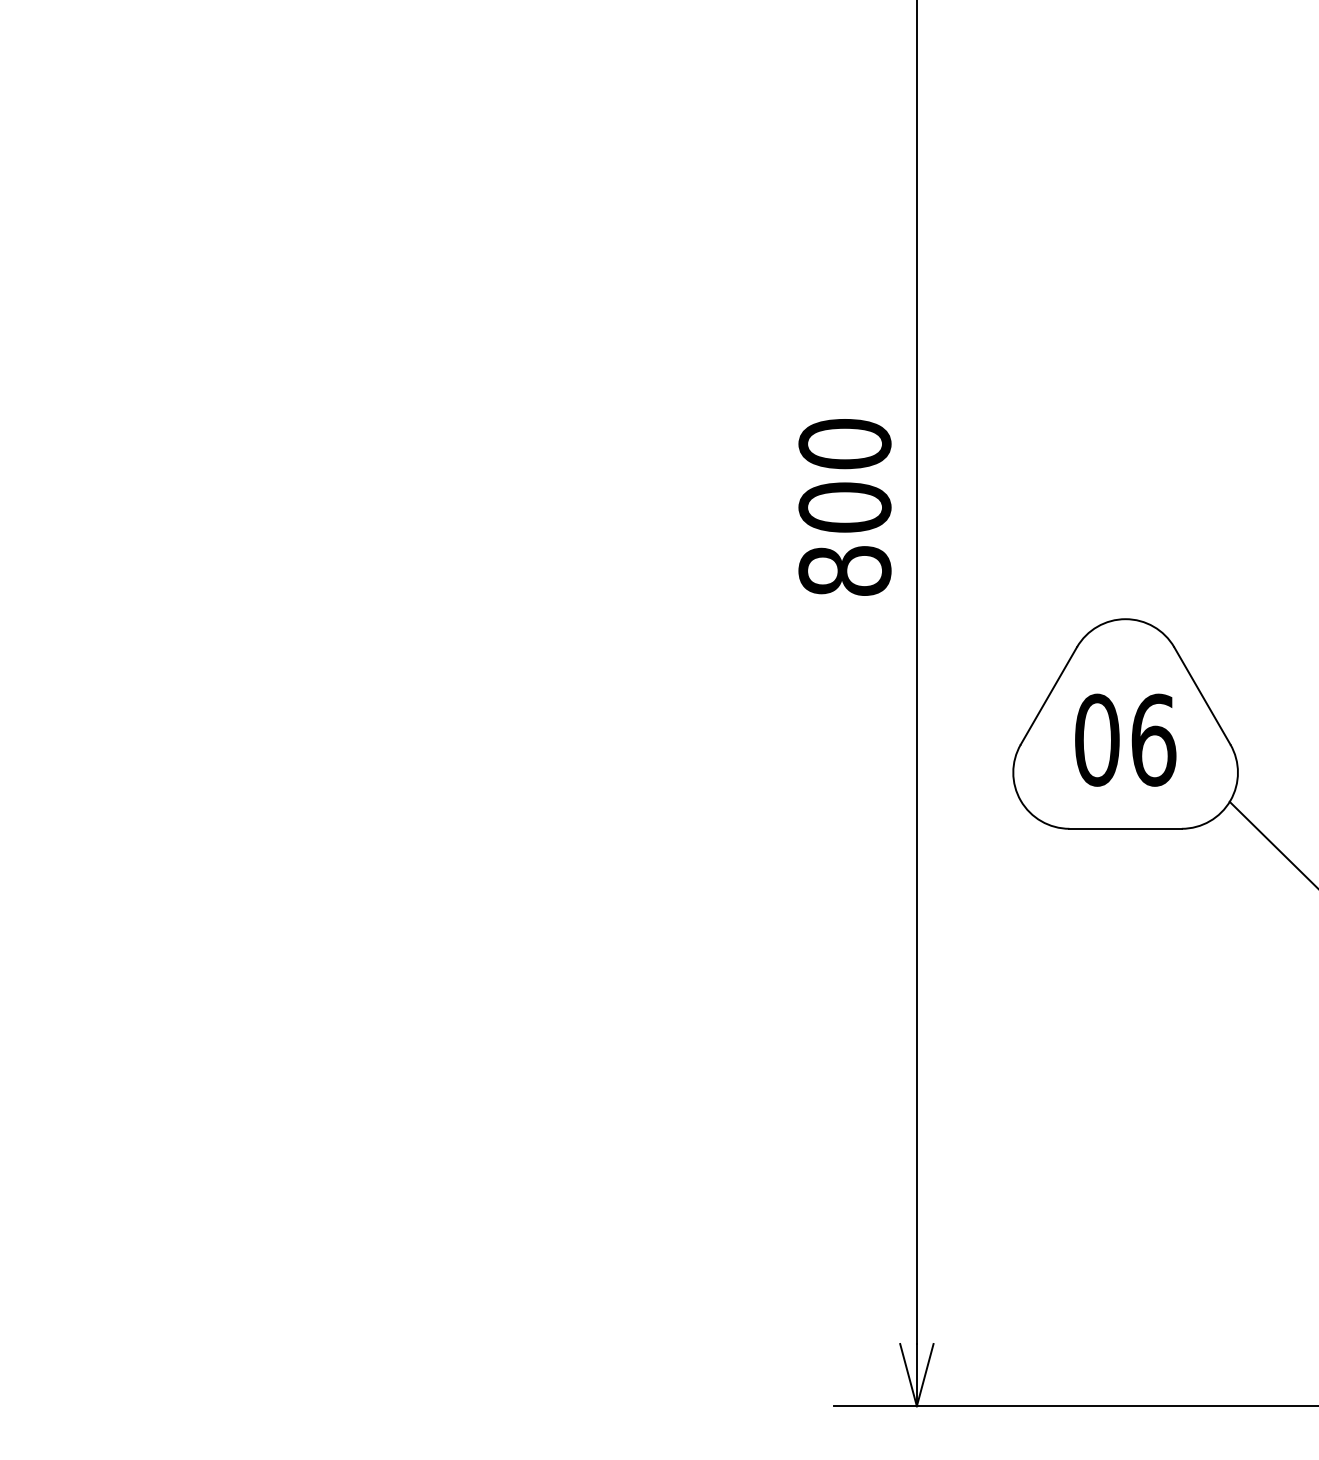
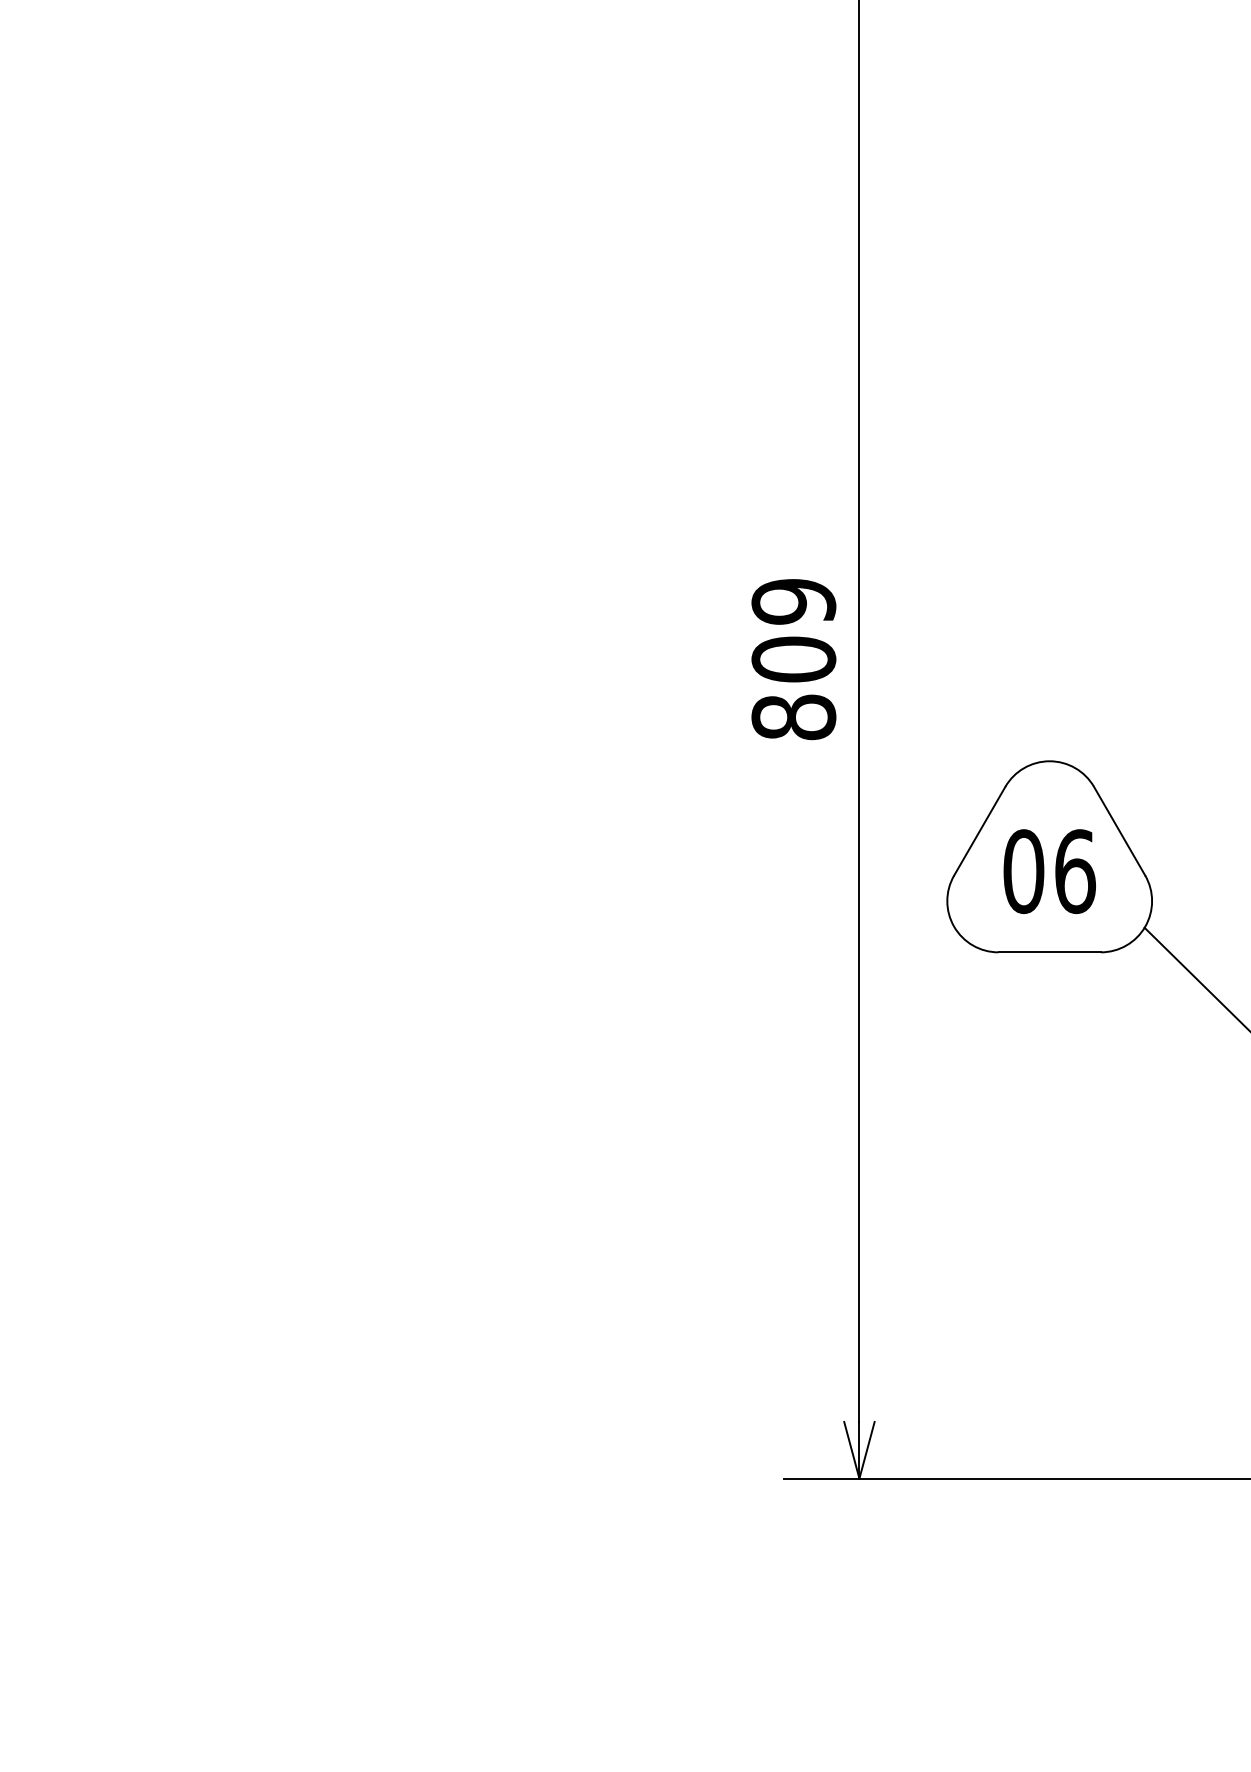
text: (844, 443) -> (793, 601), 800 -> 809

